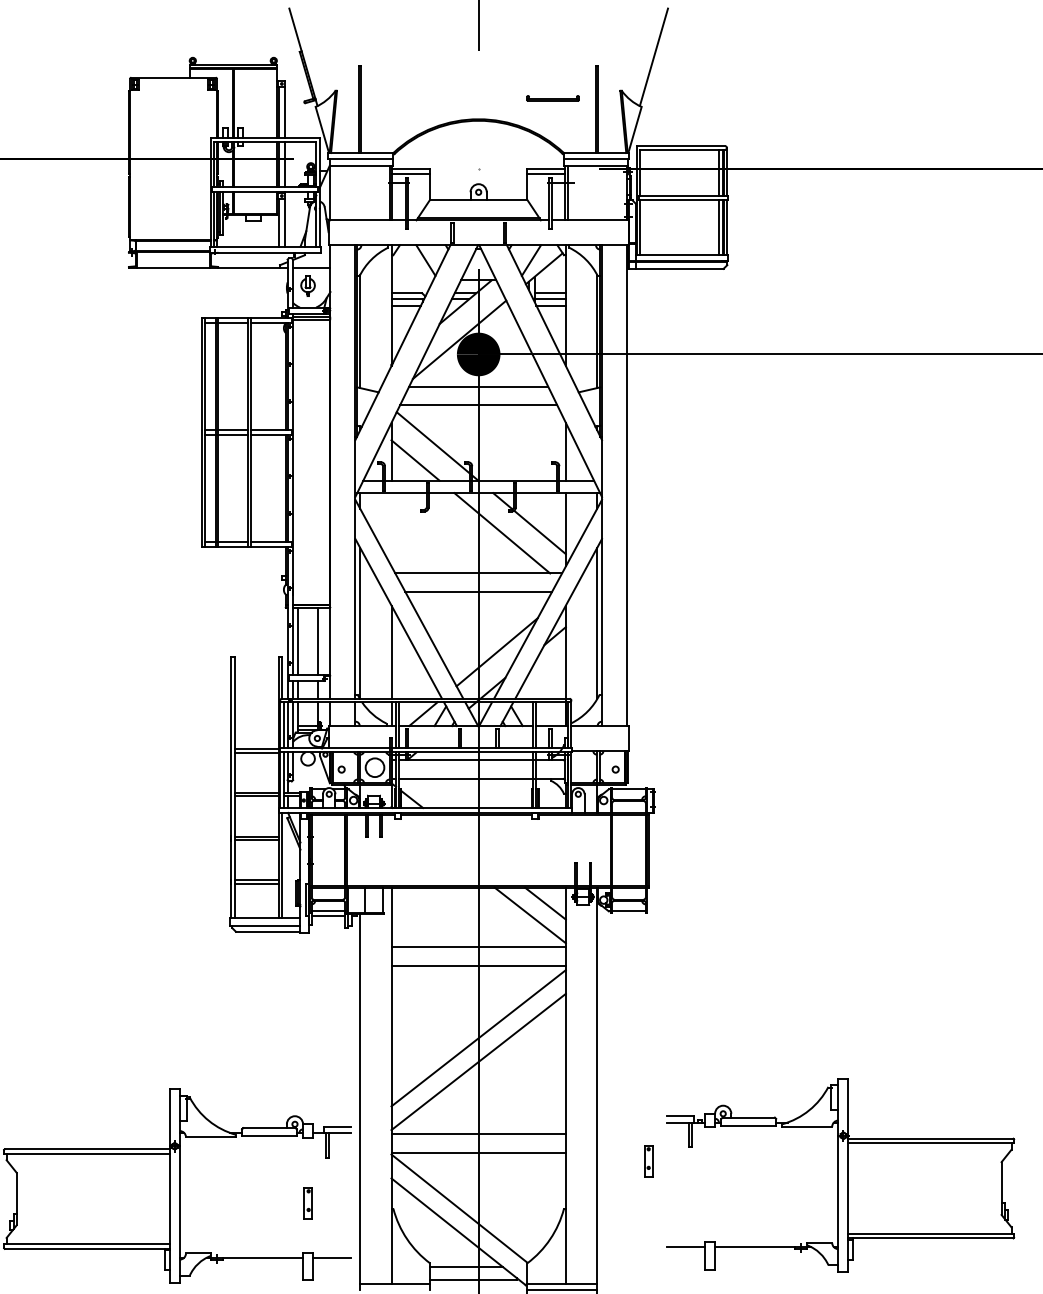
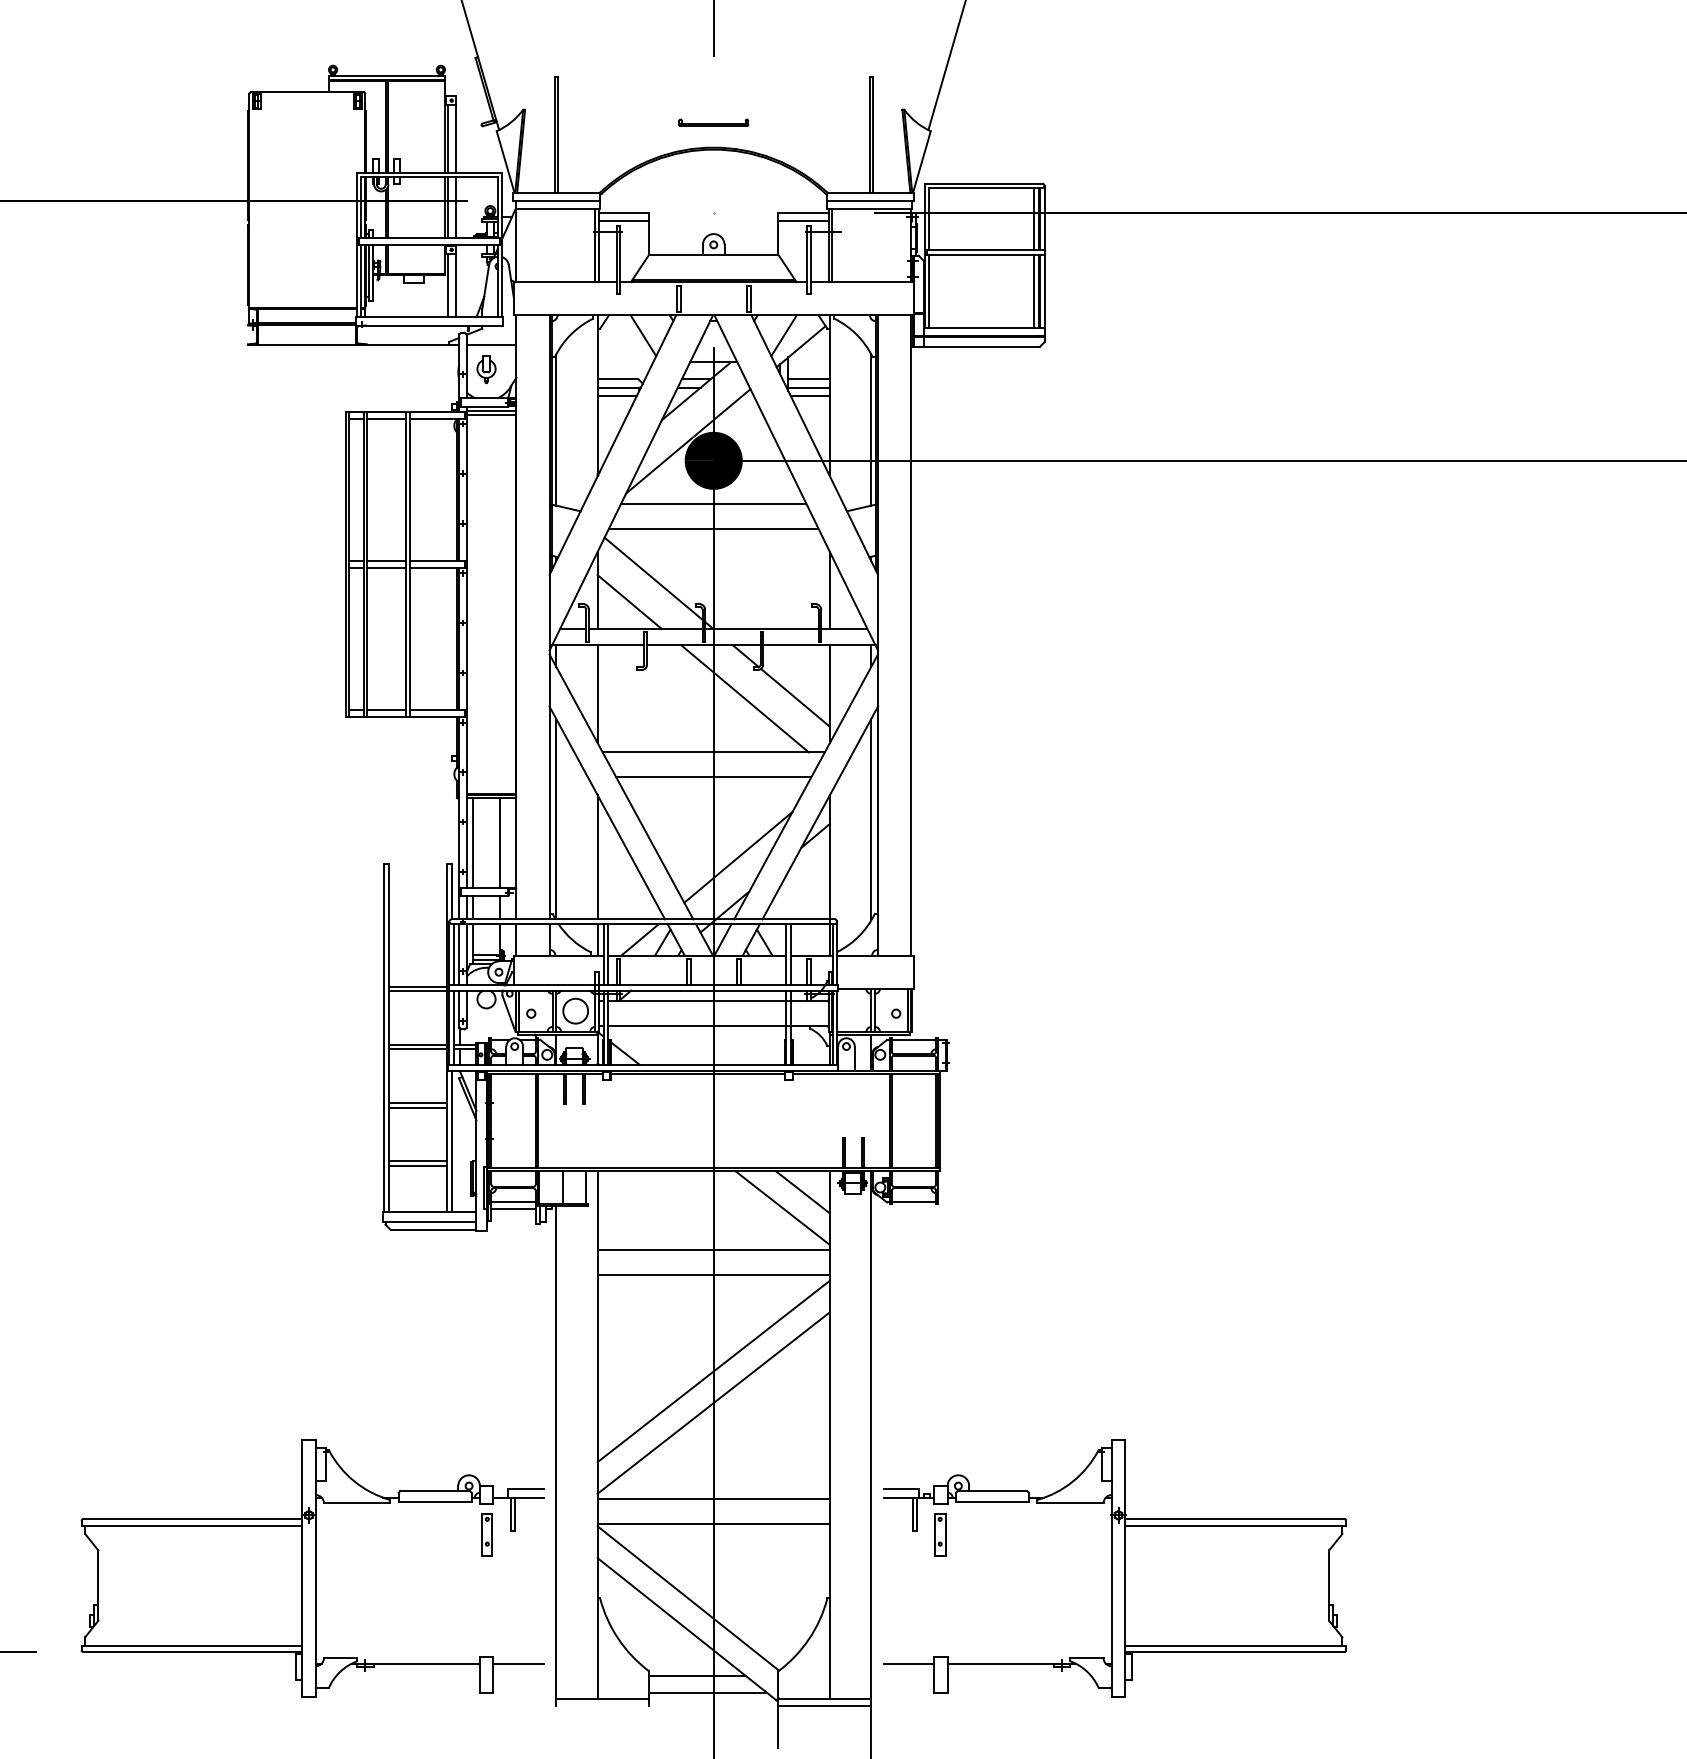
part: (552, 98) -> (713, 122), moved
line: (391, 529) -> (597, 694), added
part: (840, 1175) -> (1114, 1568), moved
part: (308, 1202) -> (486, 1534), moved

